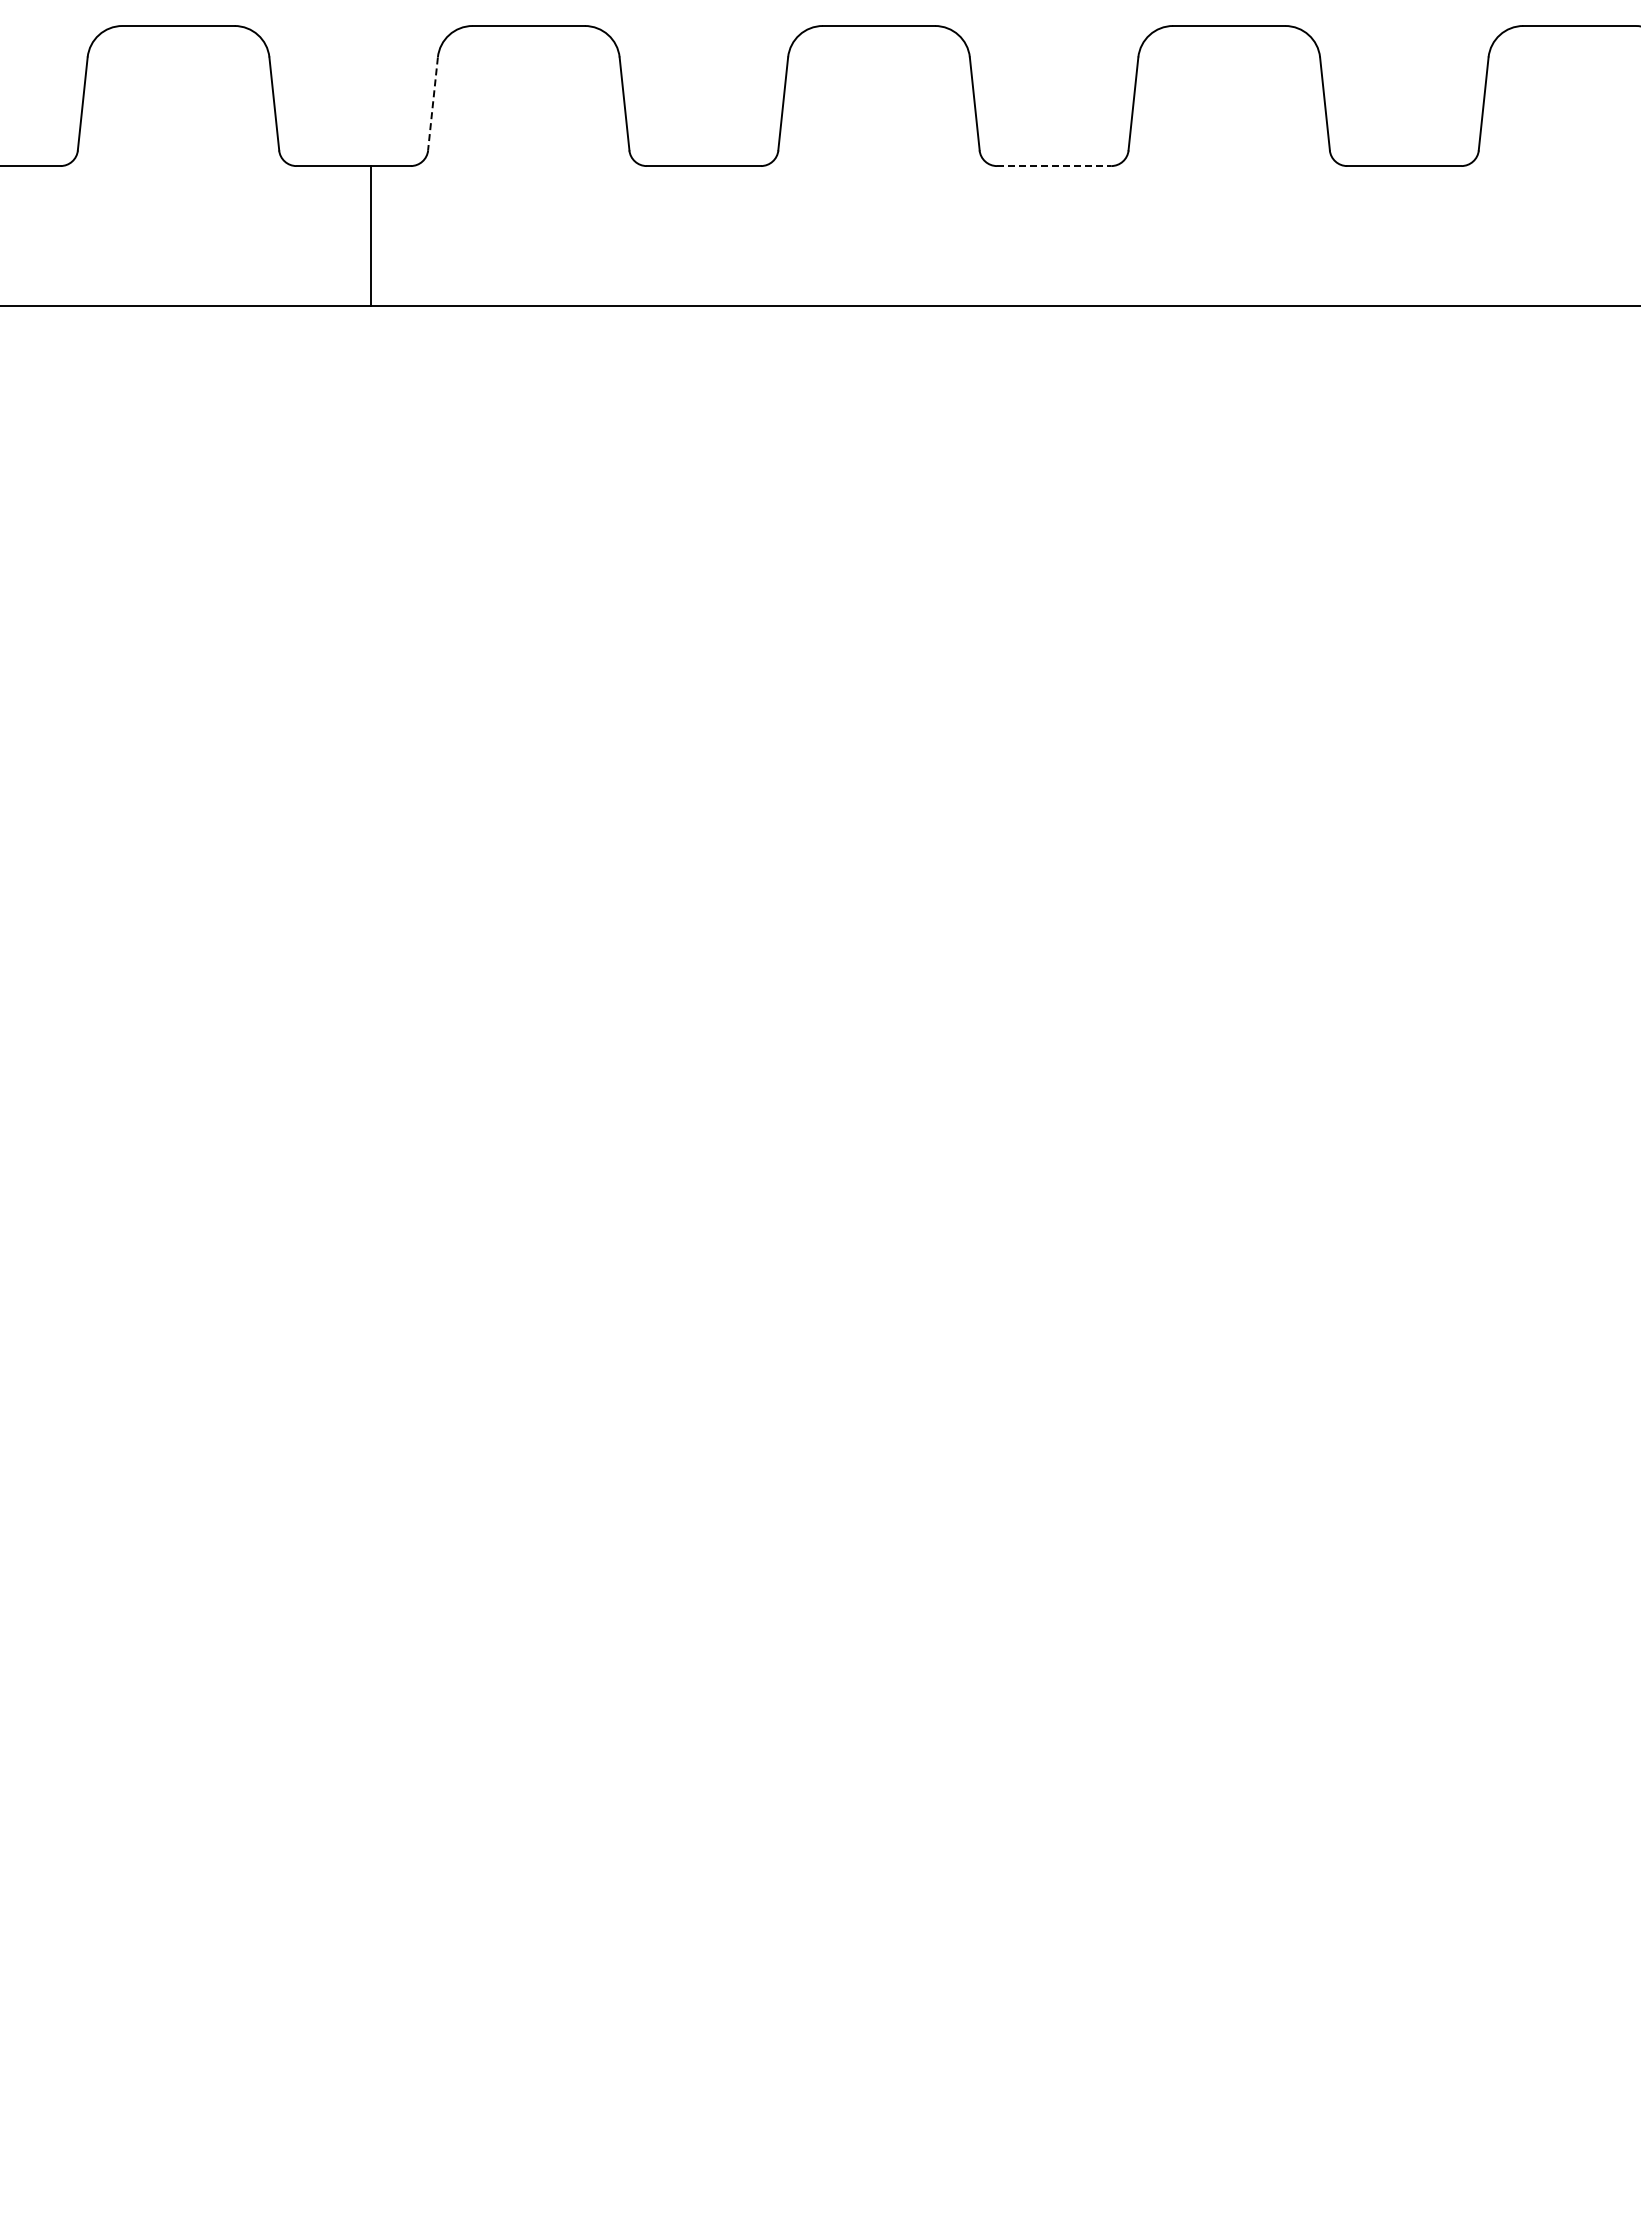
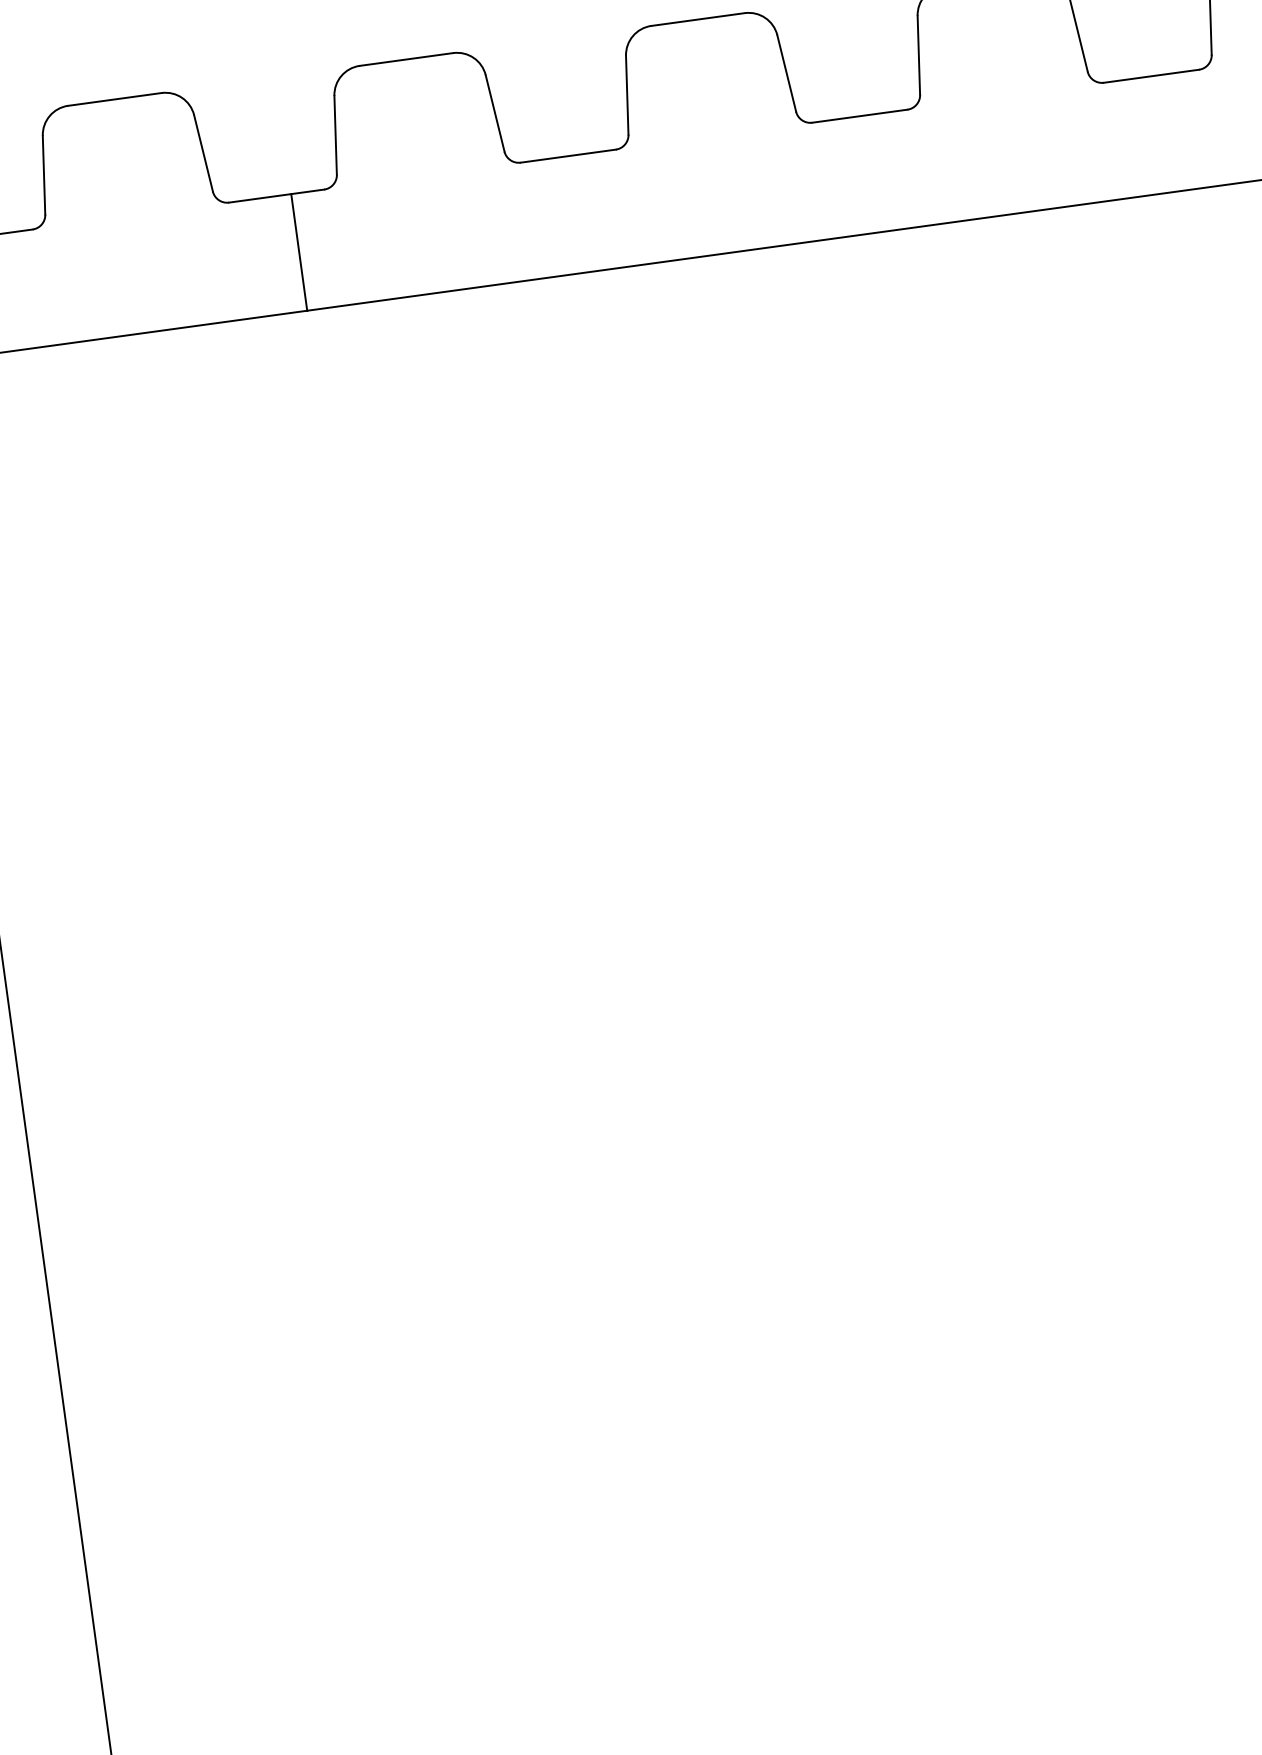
line: (432, 104) -> (335, 135), dashed -> solid
line: (1054, 166) -> (860, 116), dashed -> solid

